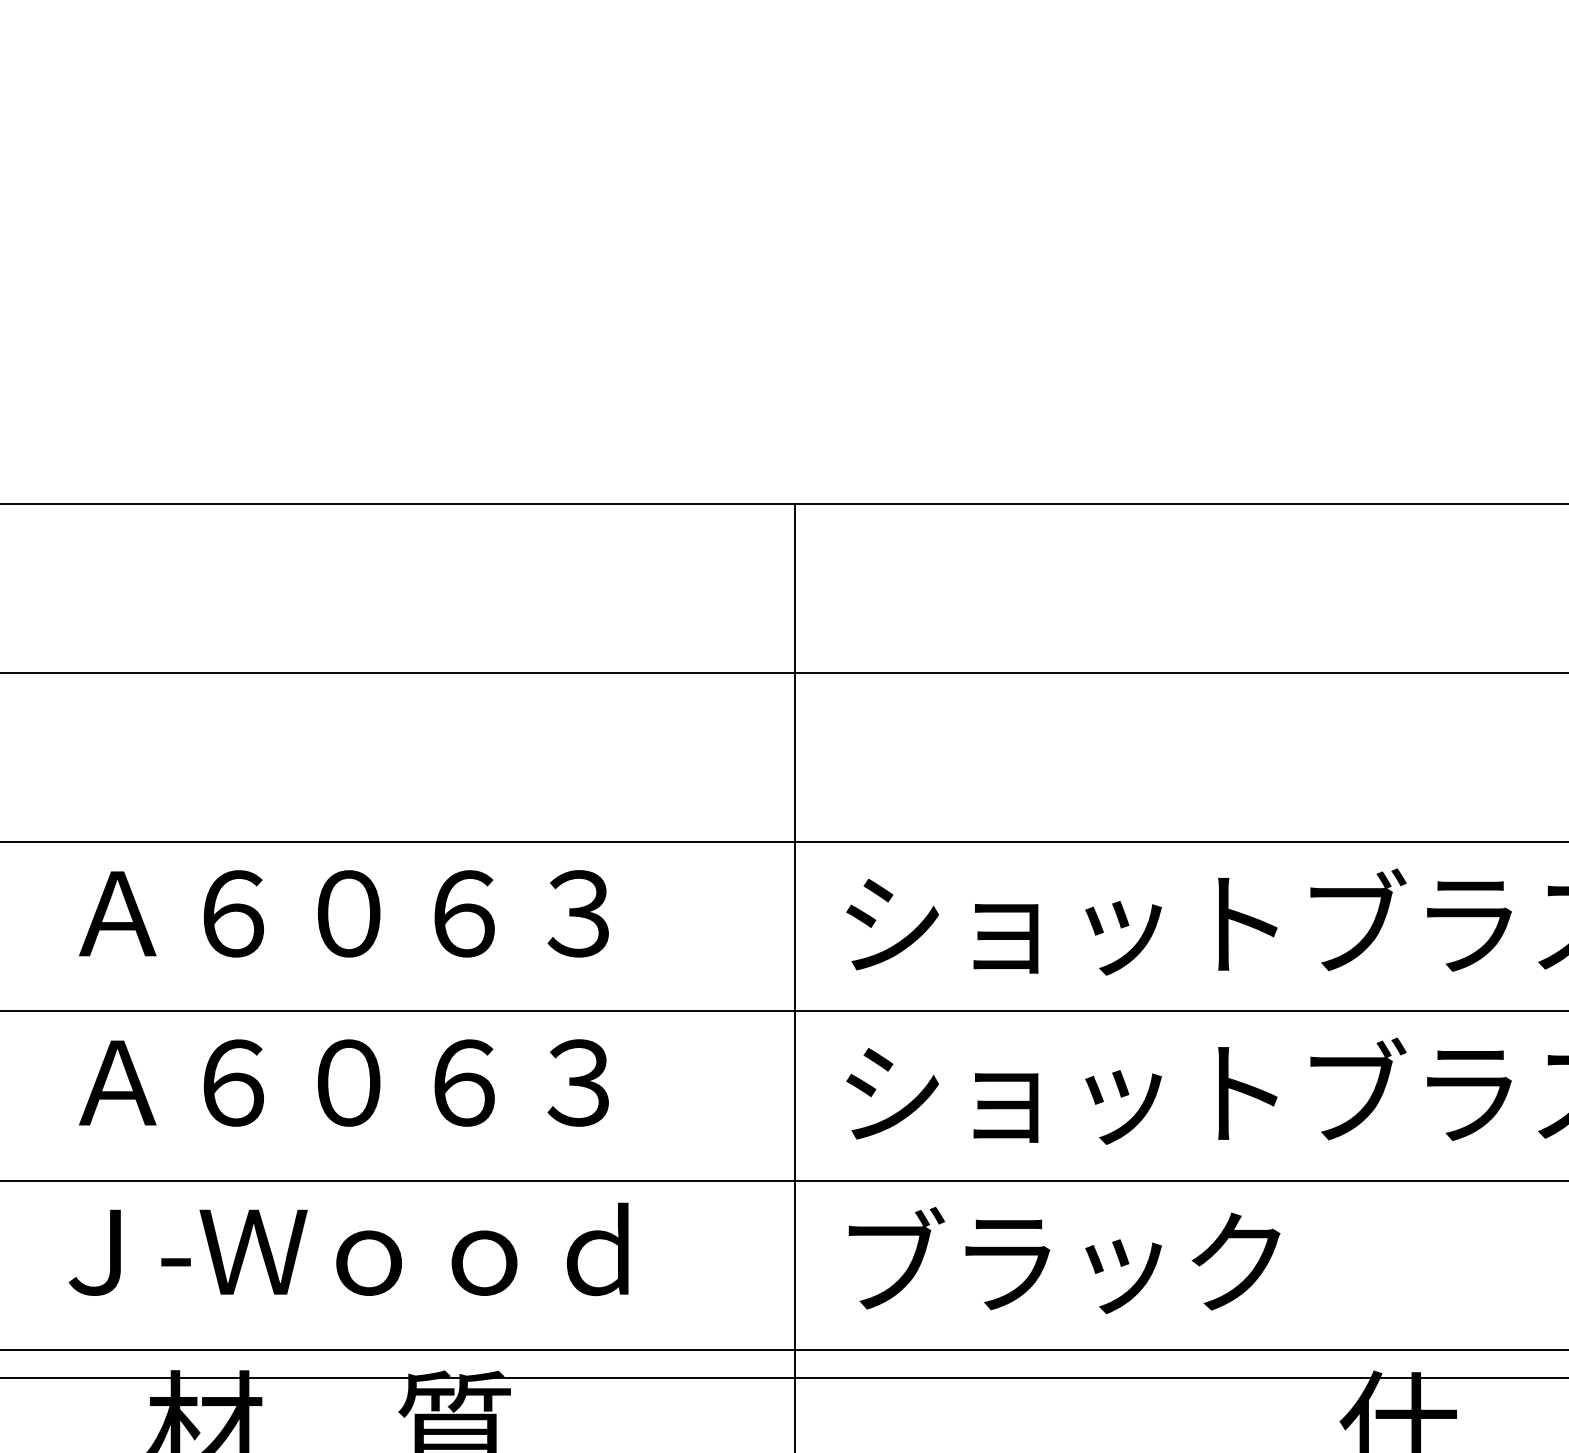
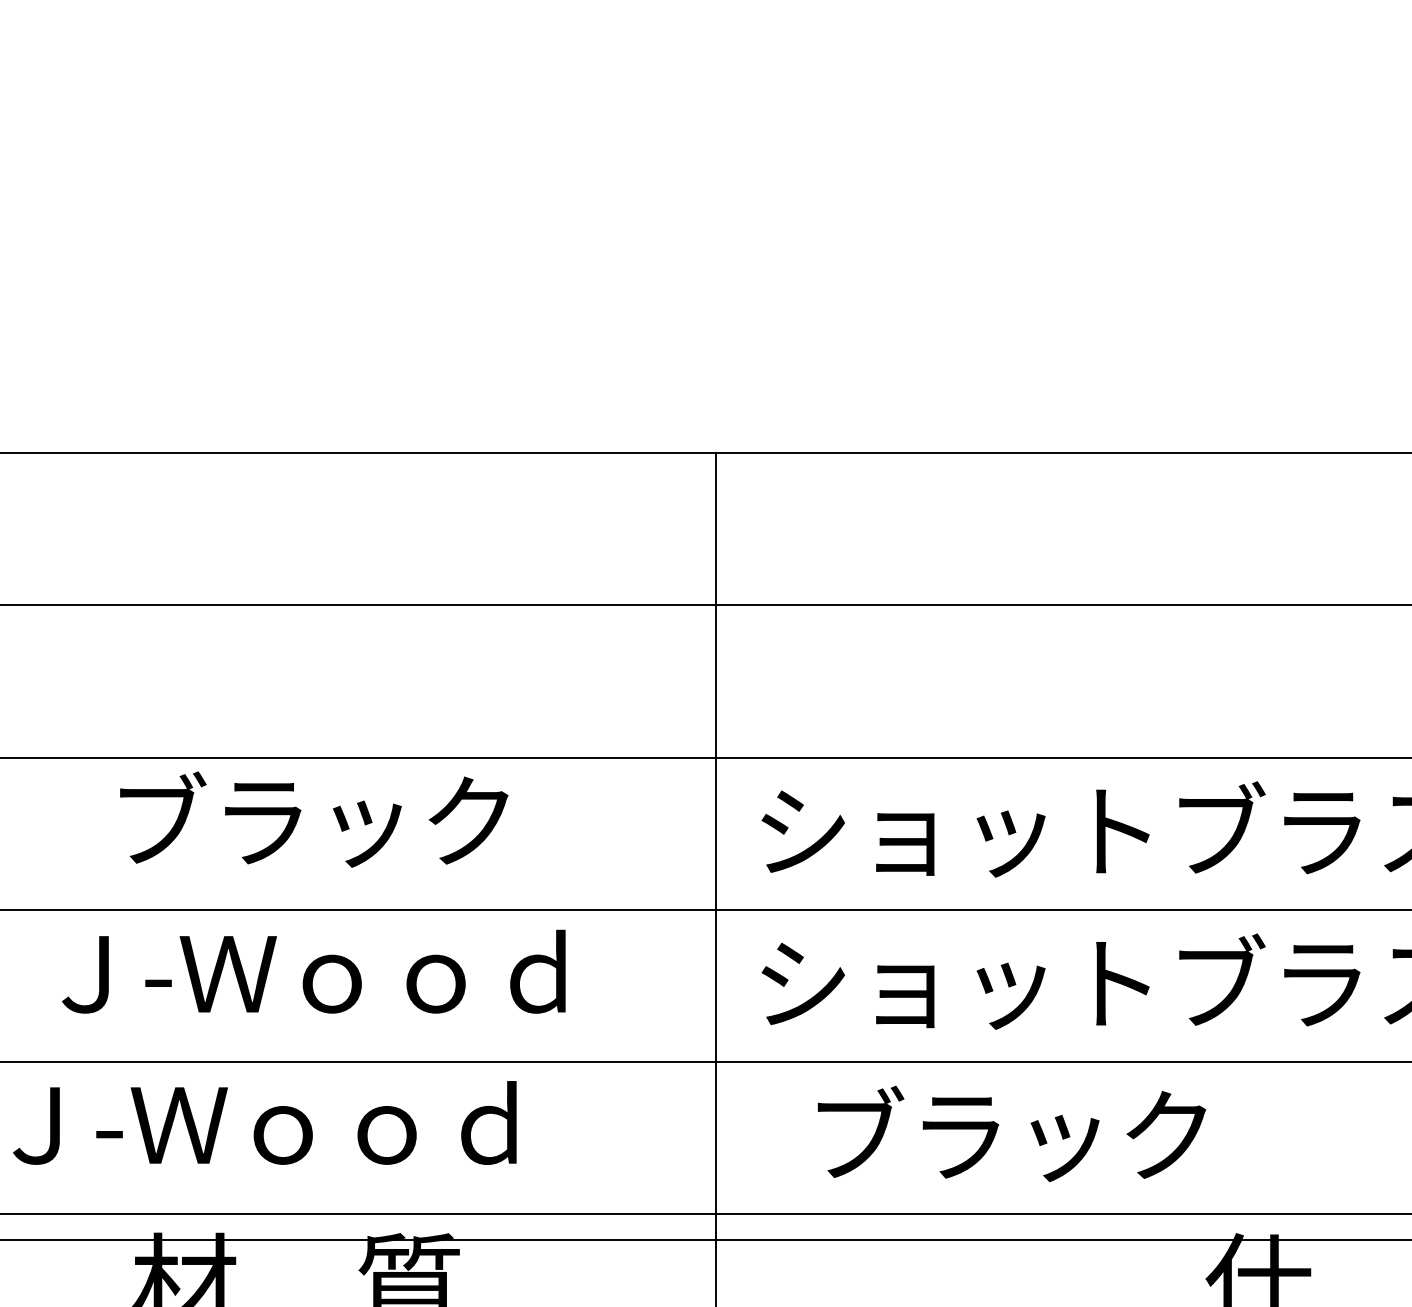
text: (343, 910) -> (309, 819), Ａ６０６３ -> ブラック
text: (348, 1079) -> (313, 971), Ａ６０６３ -> Ｊ-Ｗｏｏｄ
text: (348, 1248) -> (264, 1122), moved
text: (1065, 1259) -> (1012, 1133), moved

